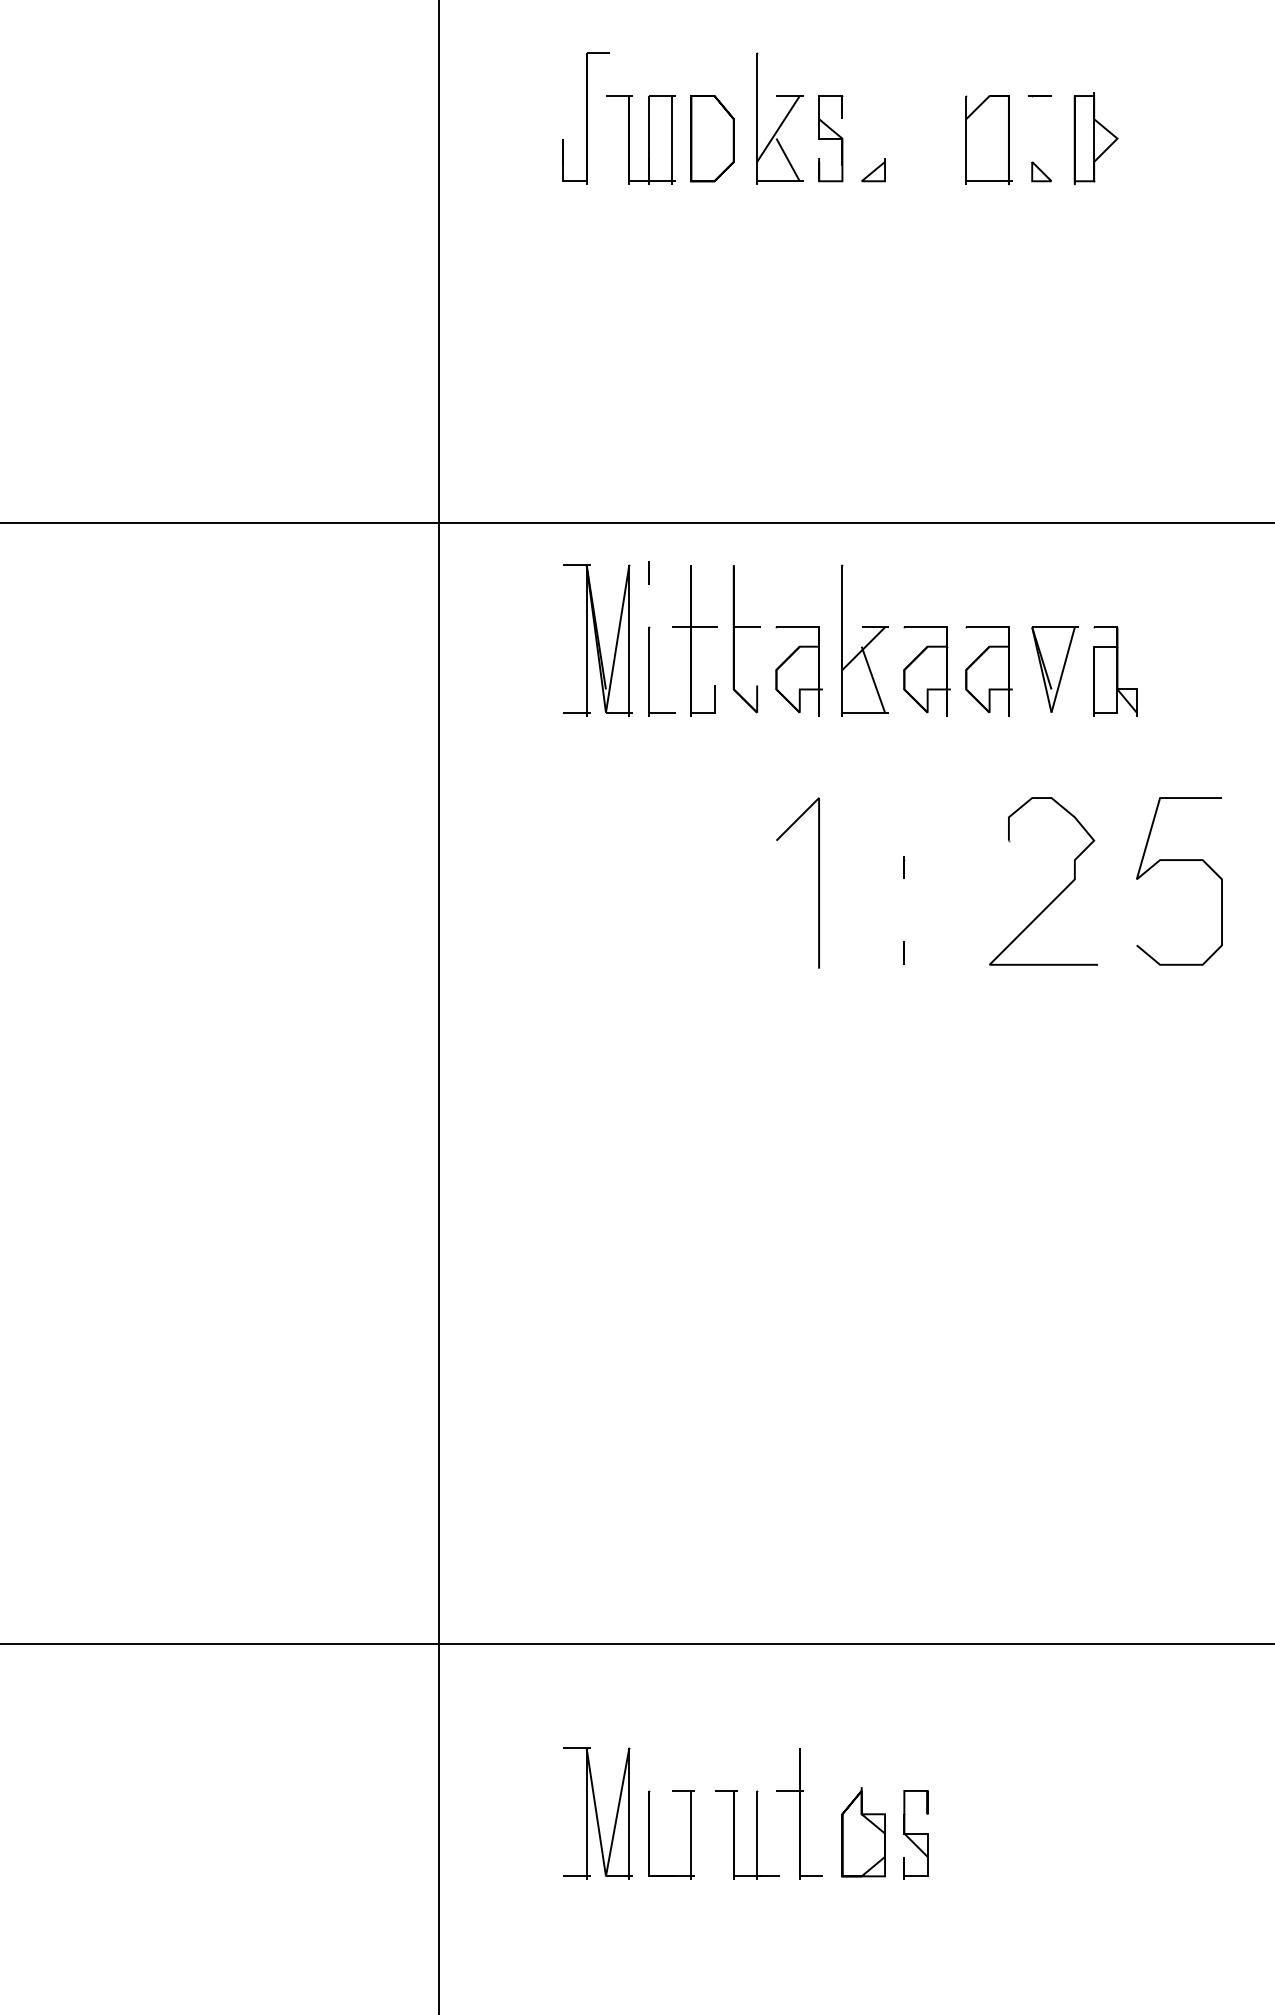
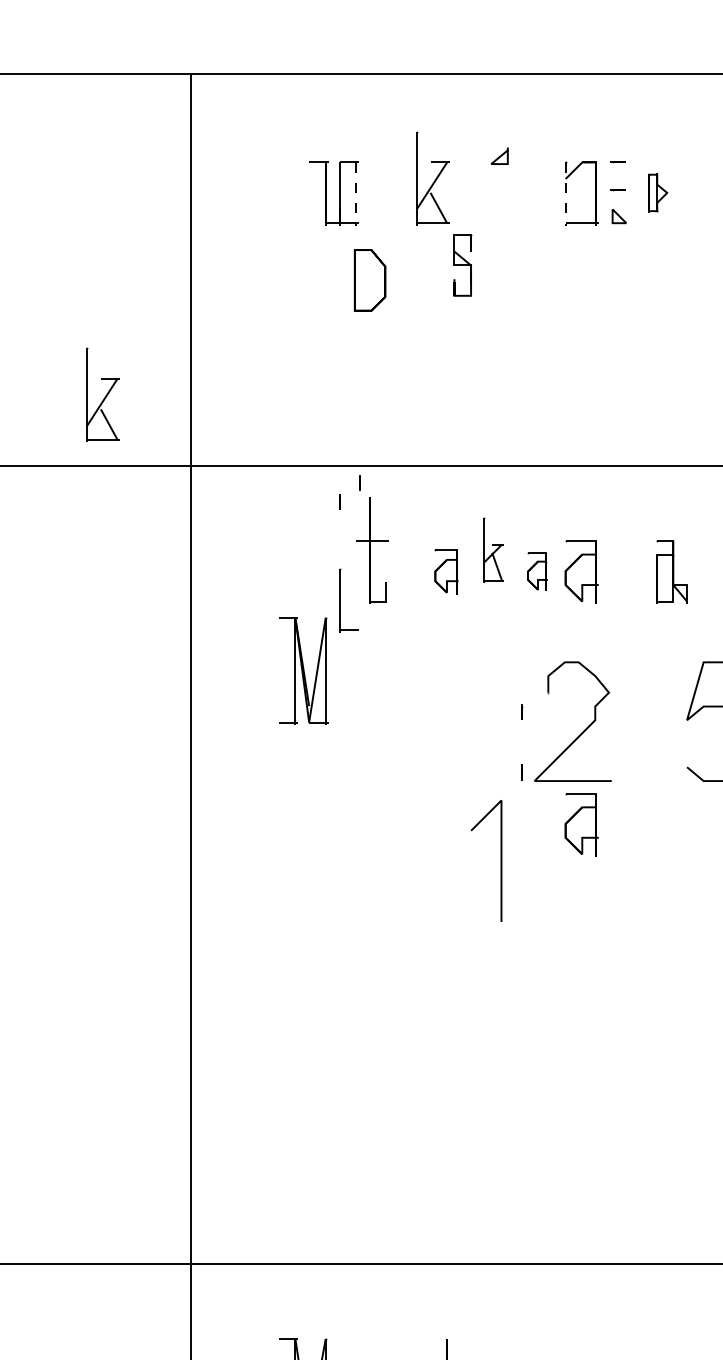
part: (585, 118) -> (294, 178), removed
line: (1039, 134) -> (617, 189), added
part: (712, 138) -> (370, 280), moved
part: (830, 138) -> (462, 265), moved
part: (1095, 138) -> (657, 192), size x0.6
line: (671, 140) -> (355, 194), solid -> dashed
line: (966, 140) -> (565, 194), solid -> dashed
line: (873, 170) -> (499, 156), moved
part: (316, 422) -> (103, 394), added
line: (677, 545) -> (360, 482), added
part: (746, 627) -> (409, 540), removed
part: (597, 640) -> (303, 671), moved
part: (864, 640) -> (493, 550), size x0.6
part: (1054, 669) -> (628, 570), removed
part: (649, 671) -> (340, 600), moved
part: (798, 671) -> (446, 572), size x0.7
part: (926, 671) -> (537, 572), size x0.6
line: (818, 882) -> (501, 860), moved
part: (1057, 895) -> (582, 731), moved
part: (988, 1026) -> (581, 824), added

